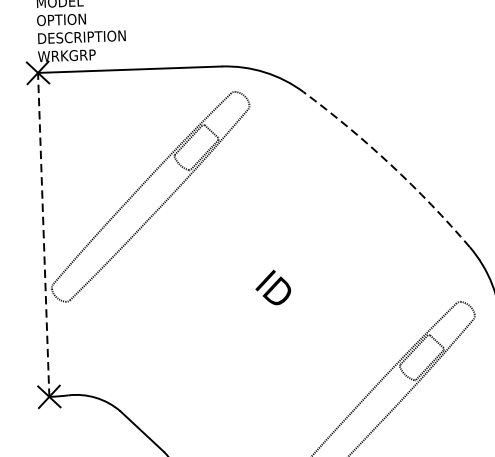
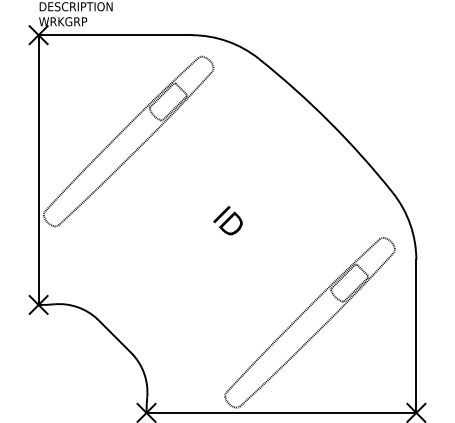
arc: (390, 165) -> (329, 122), dashed -> solid
line: (43, 235) -> (38, 170), dashed -> solid

